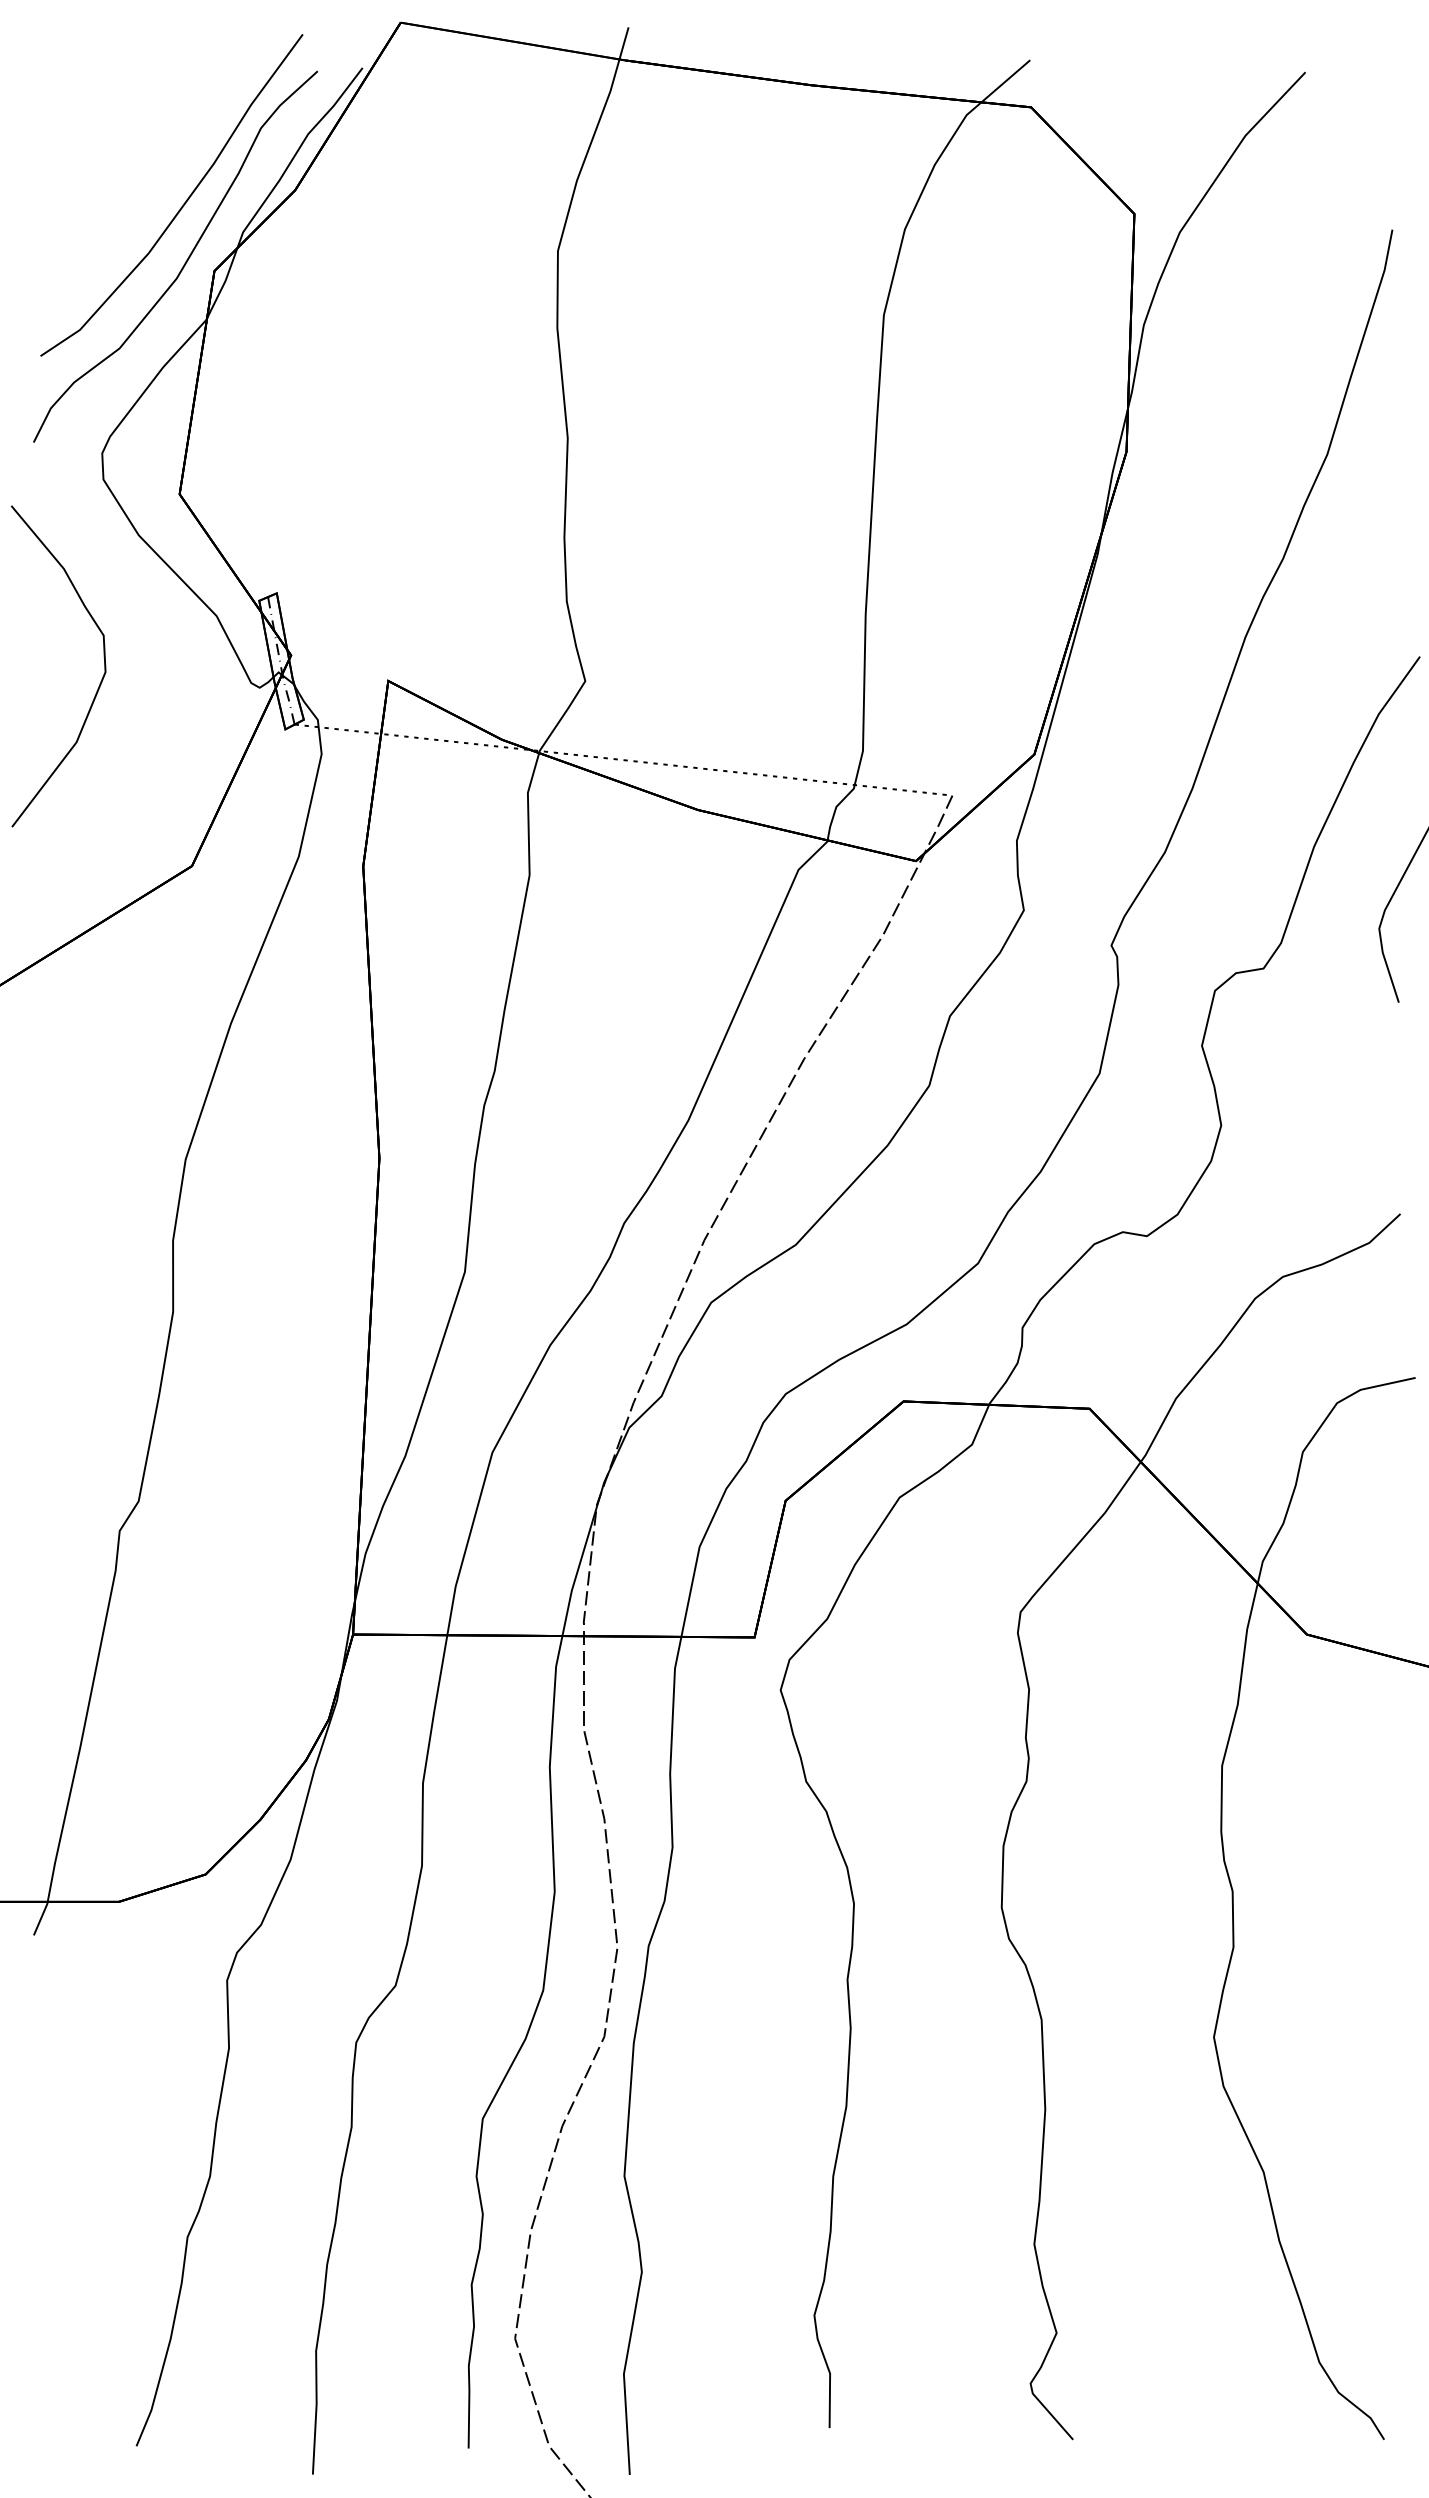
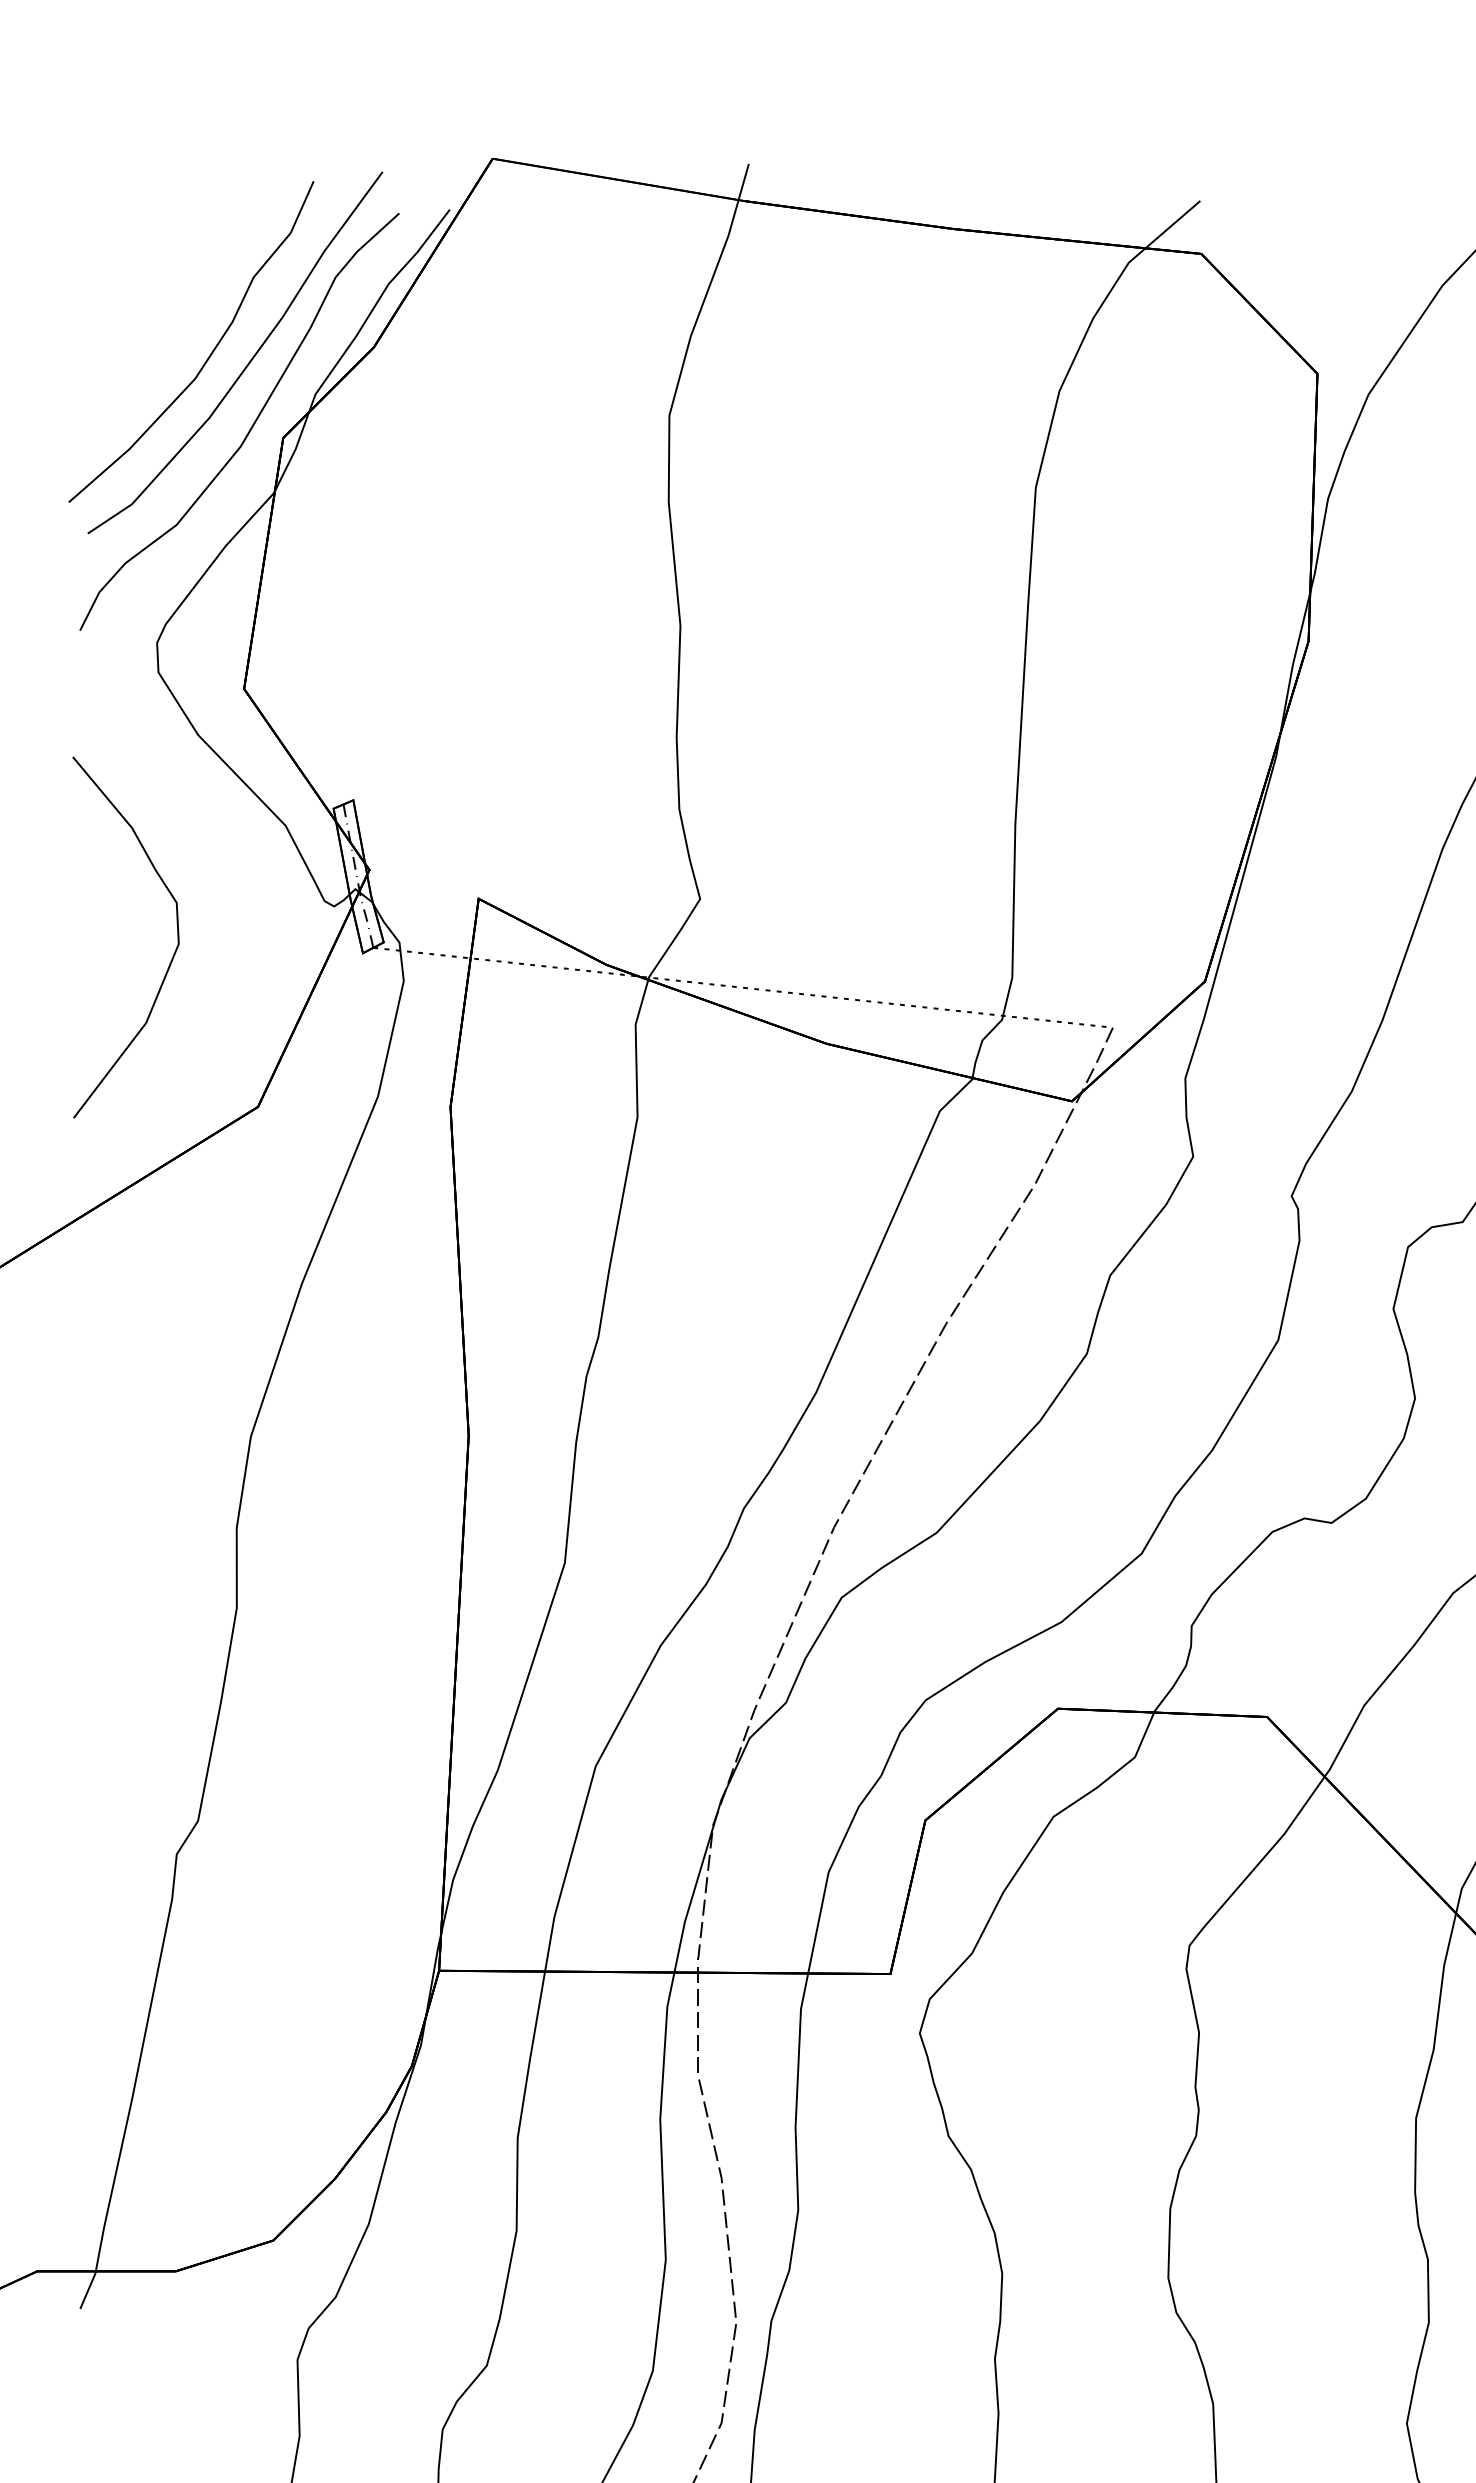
curve: (148, 197) -> (209, 355), added
curve: (99, 683) -> (172, 956), moved

